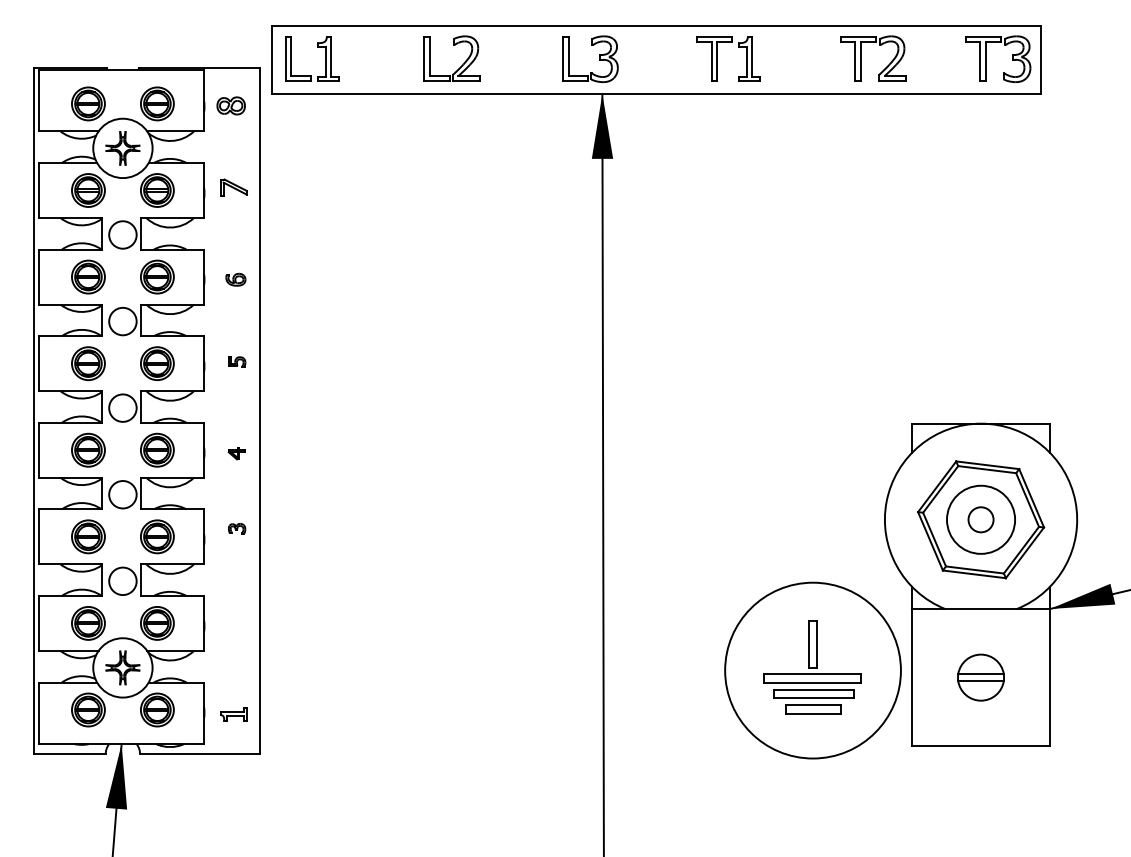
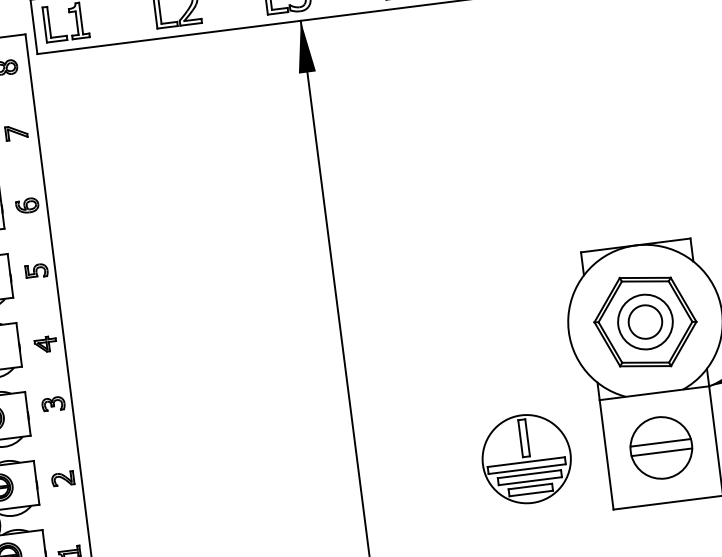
part: (235, 279) -> (27, 205), size x1.43
part: (237, 361) -> (36, 270), size x1.67
part: (236, 453) -> (45, 344), size x1.67
circle: (980, 519) -> (644, 321), size x1.67
part: (236, 528) -> (52, 403), size x1.67
part: (236, 622) -> (62, 478), added
circle: (812, 670) -> (526, 459), size x0.62
part: (980, 677) -> (660, 447), size x1.67

